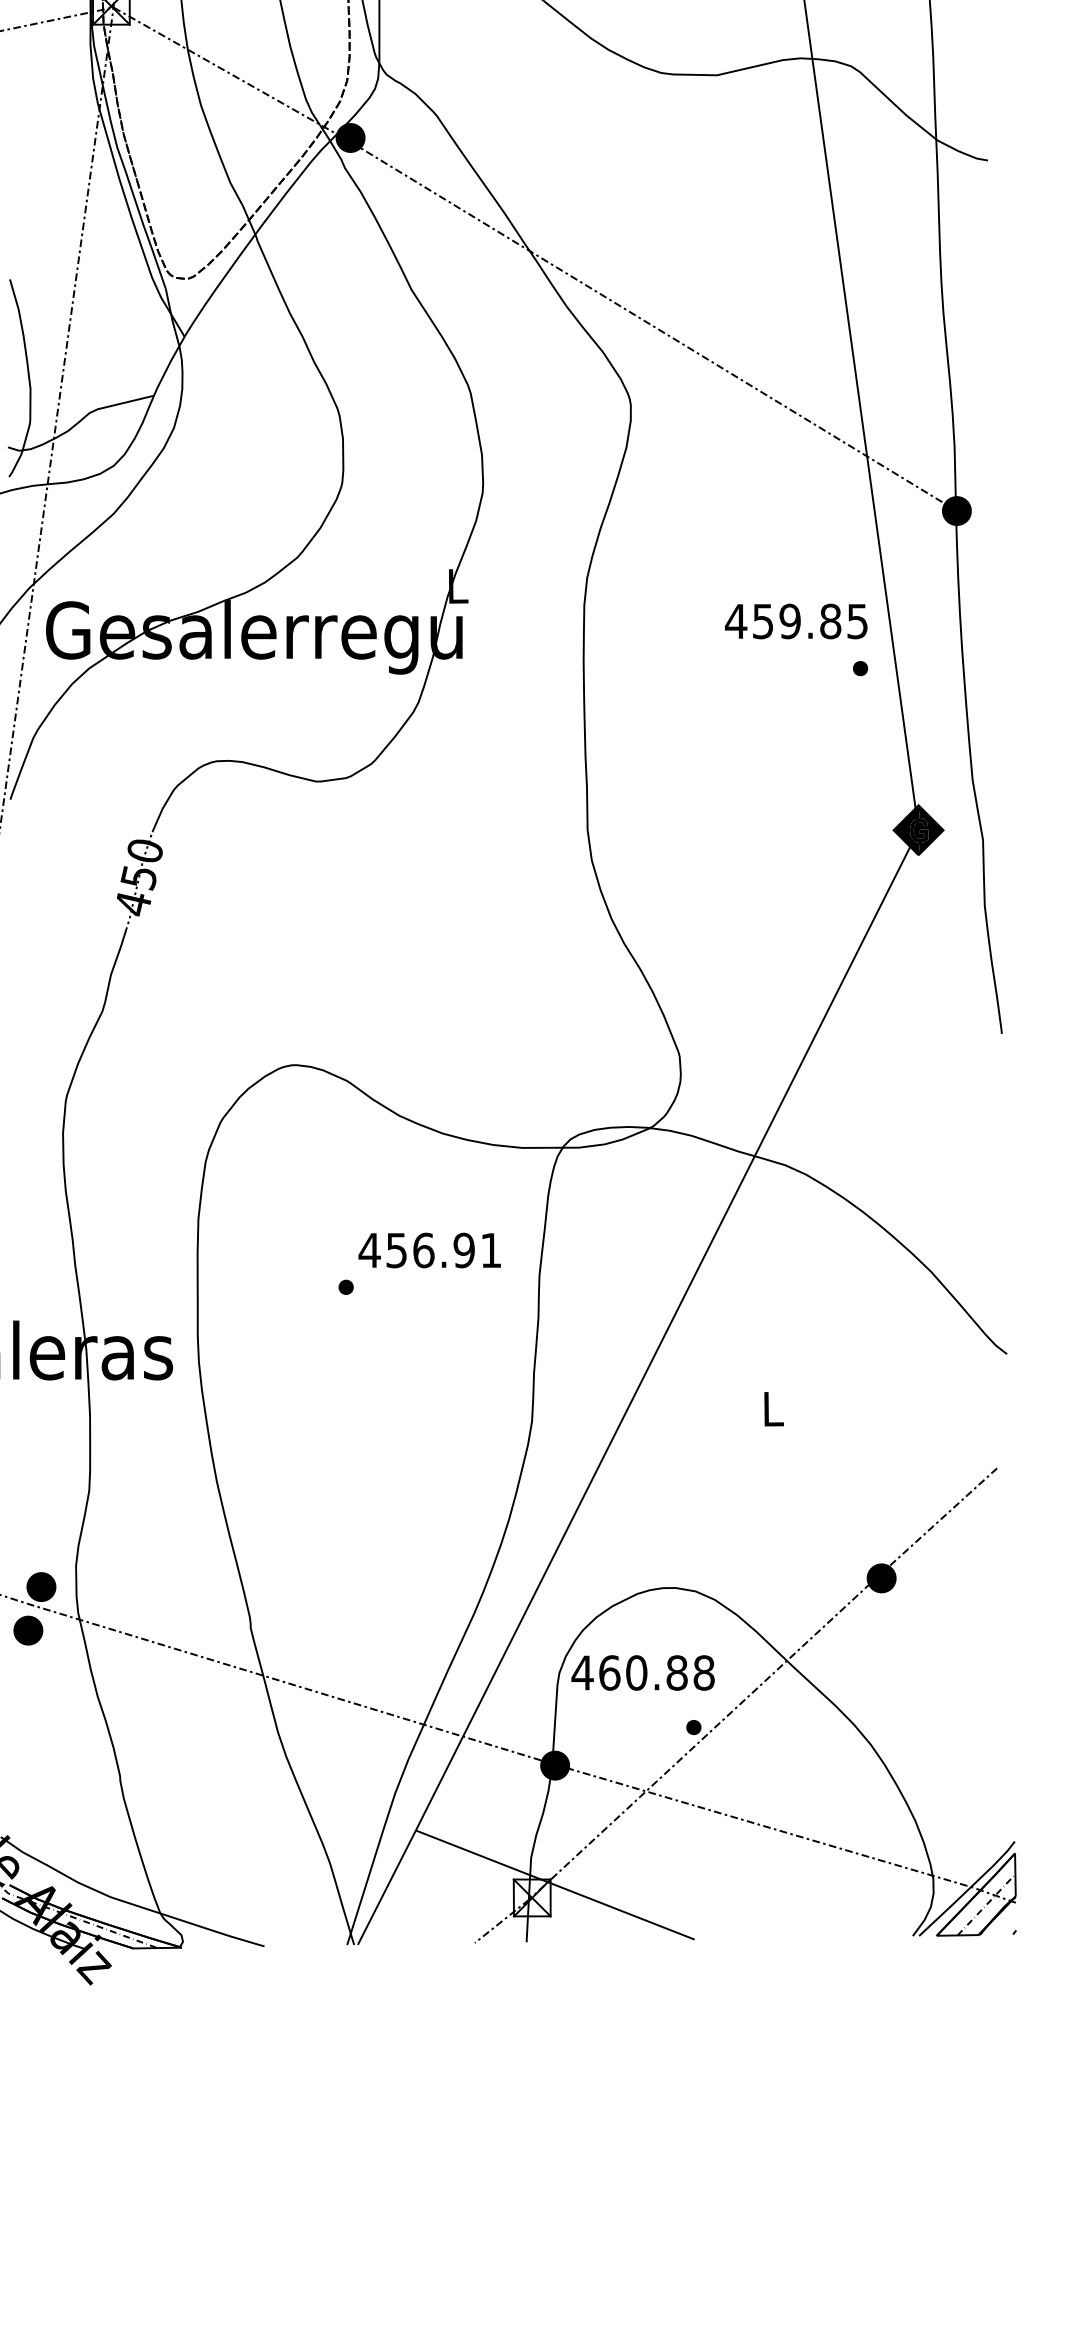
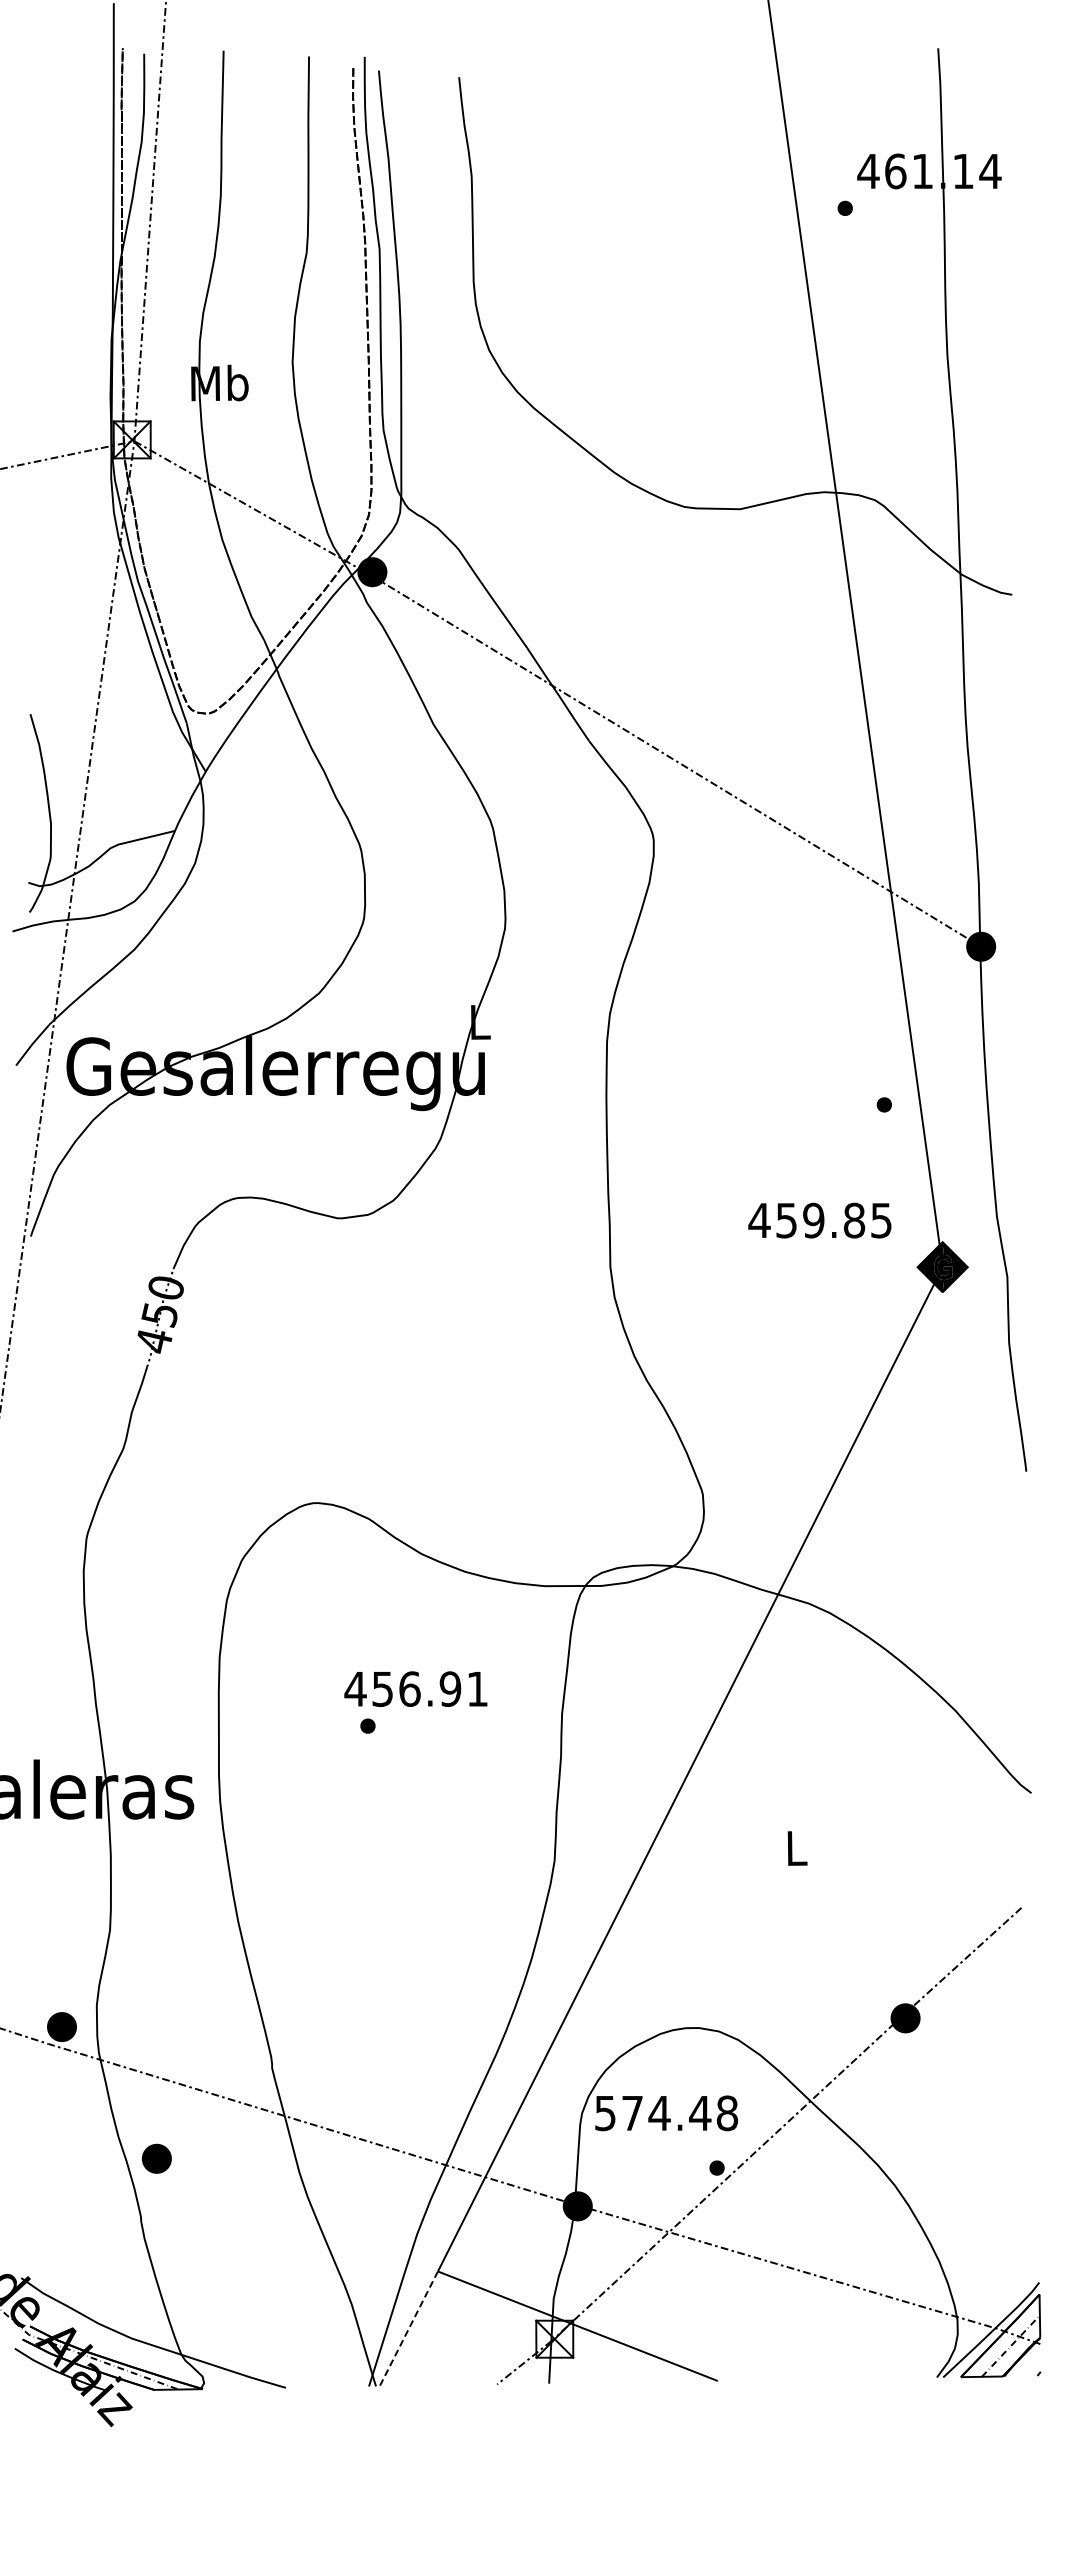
text: (795, 621) -> (819, 1220), moved
text: (429, 1249) -> (415, 1688), moved
part: (27, 1630) -> (156, 2158), moved
text: (629, 1673) -> (652, 2113), 460.88 -> 574.48
line: (386, 1888) -> (408, 2329), solid -> dashed

